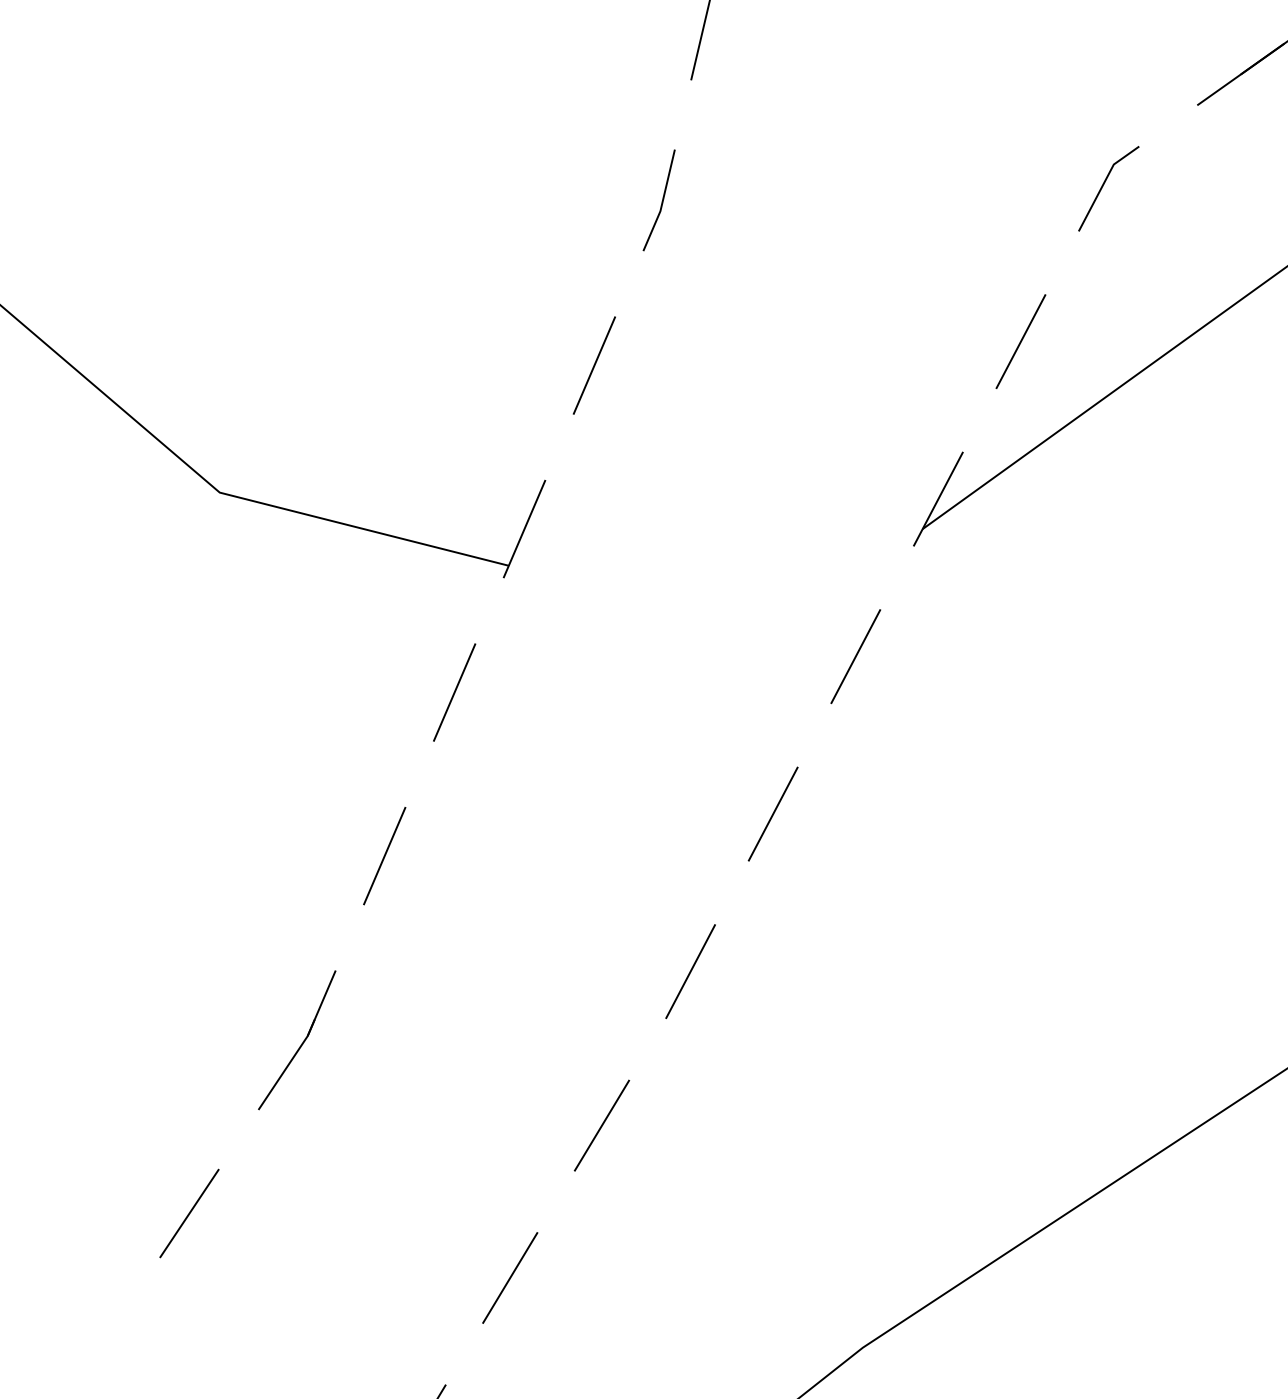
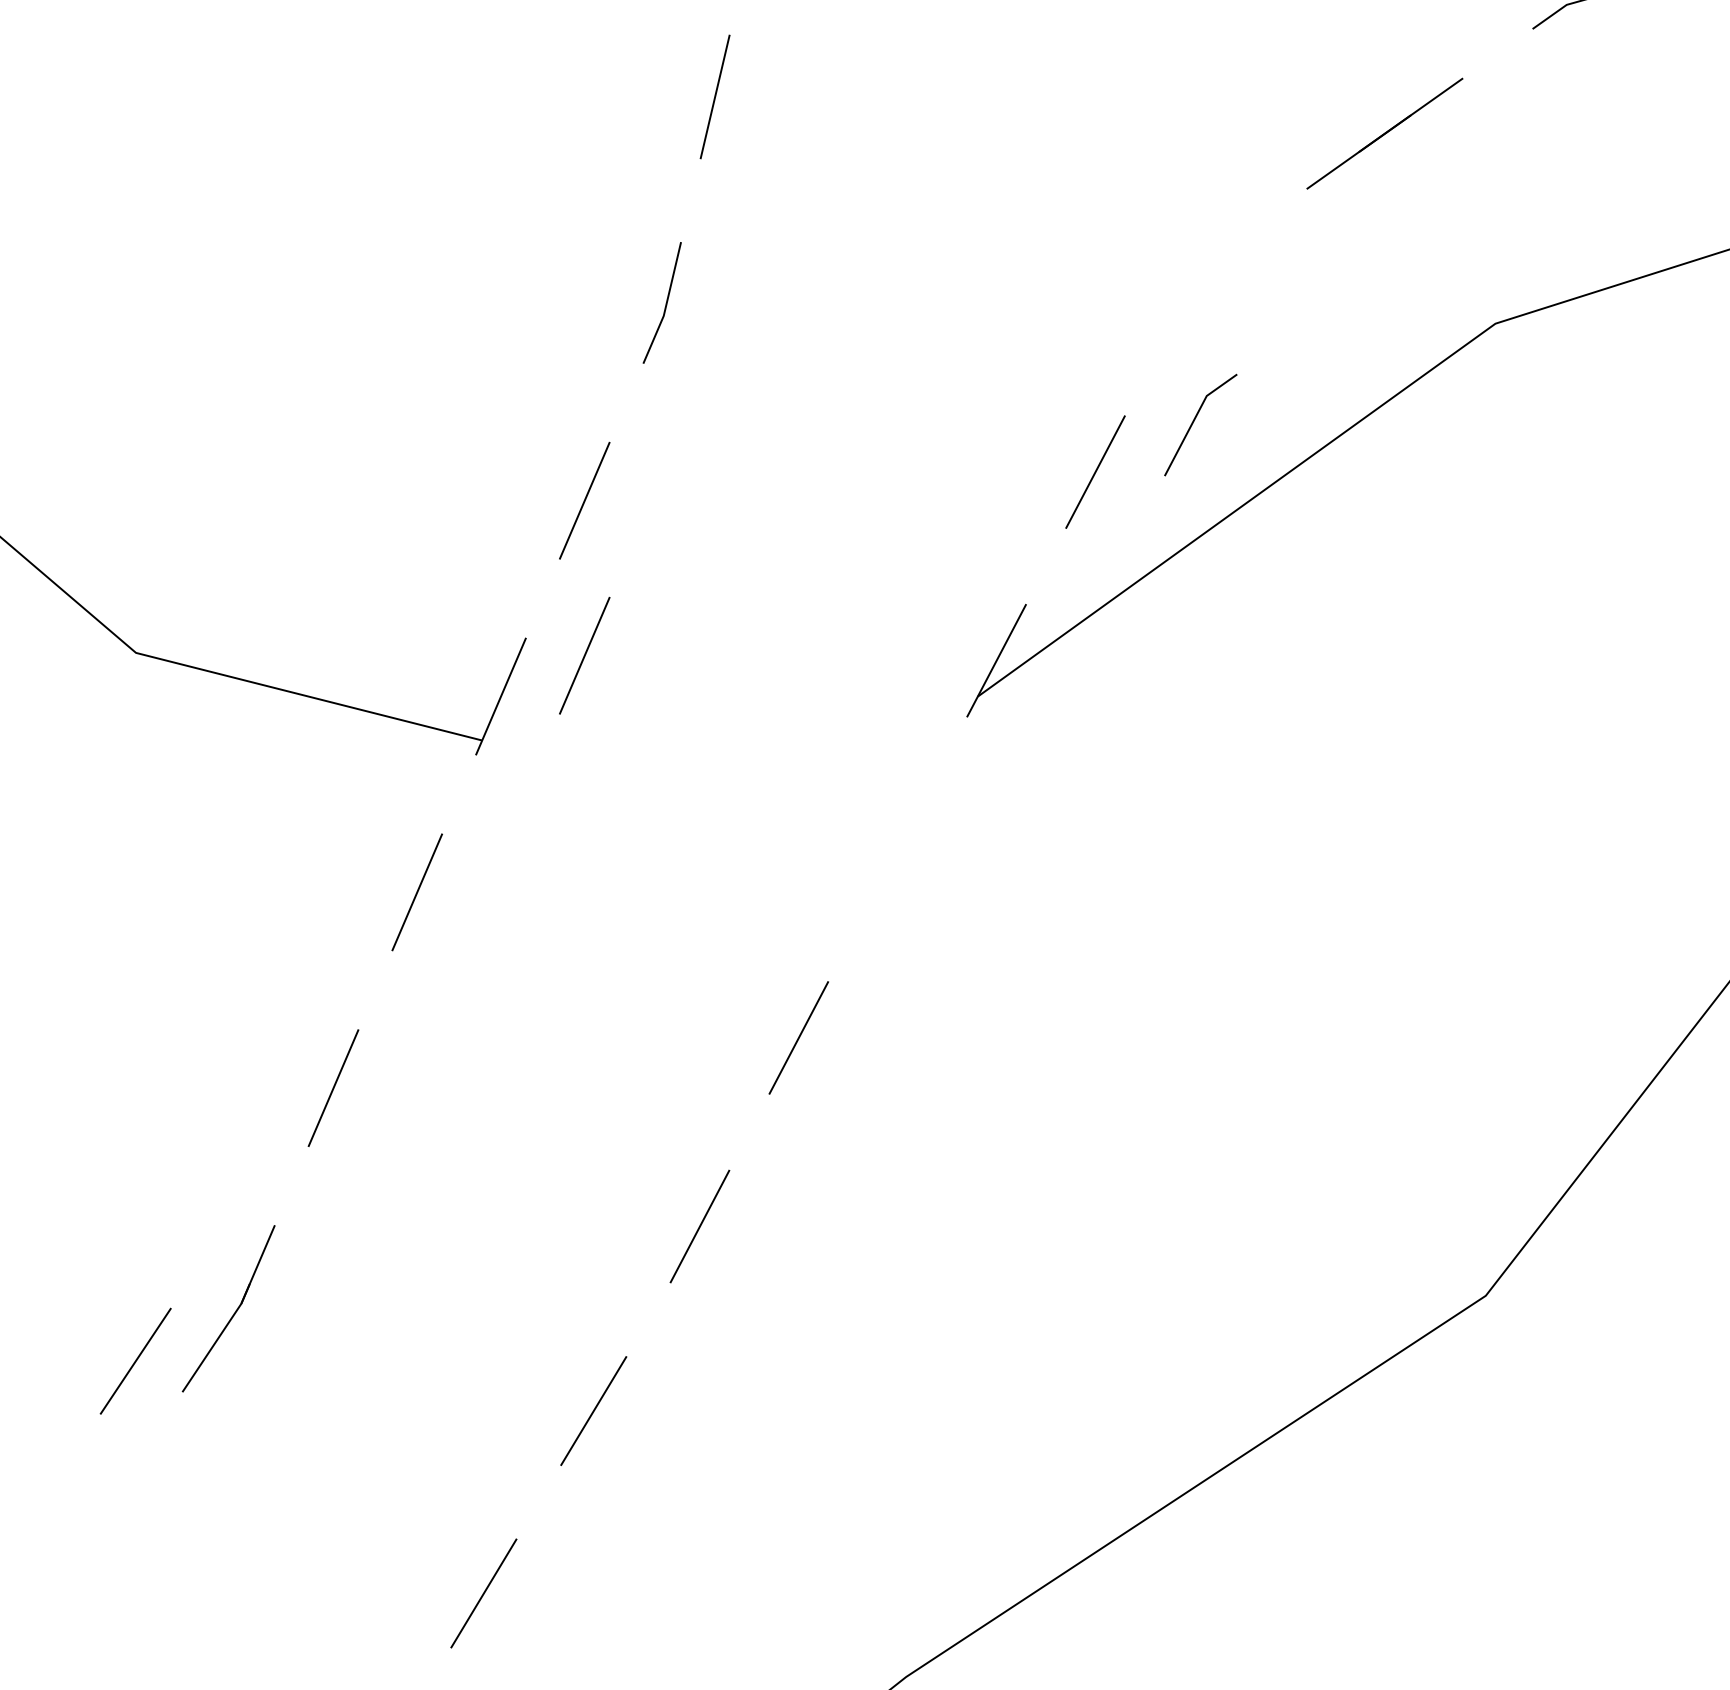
line: (1103, 185) -> (1194, 421), moved
line: (594, 494) -> (584, 655), added
line: (855, 656) -> (897, 849), removed
line: (189, 1212) -> (135, 1360), moved

